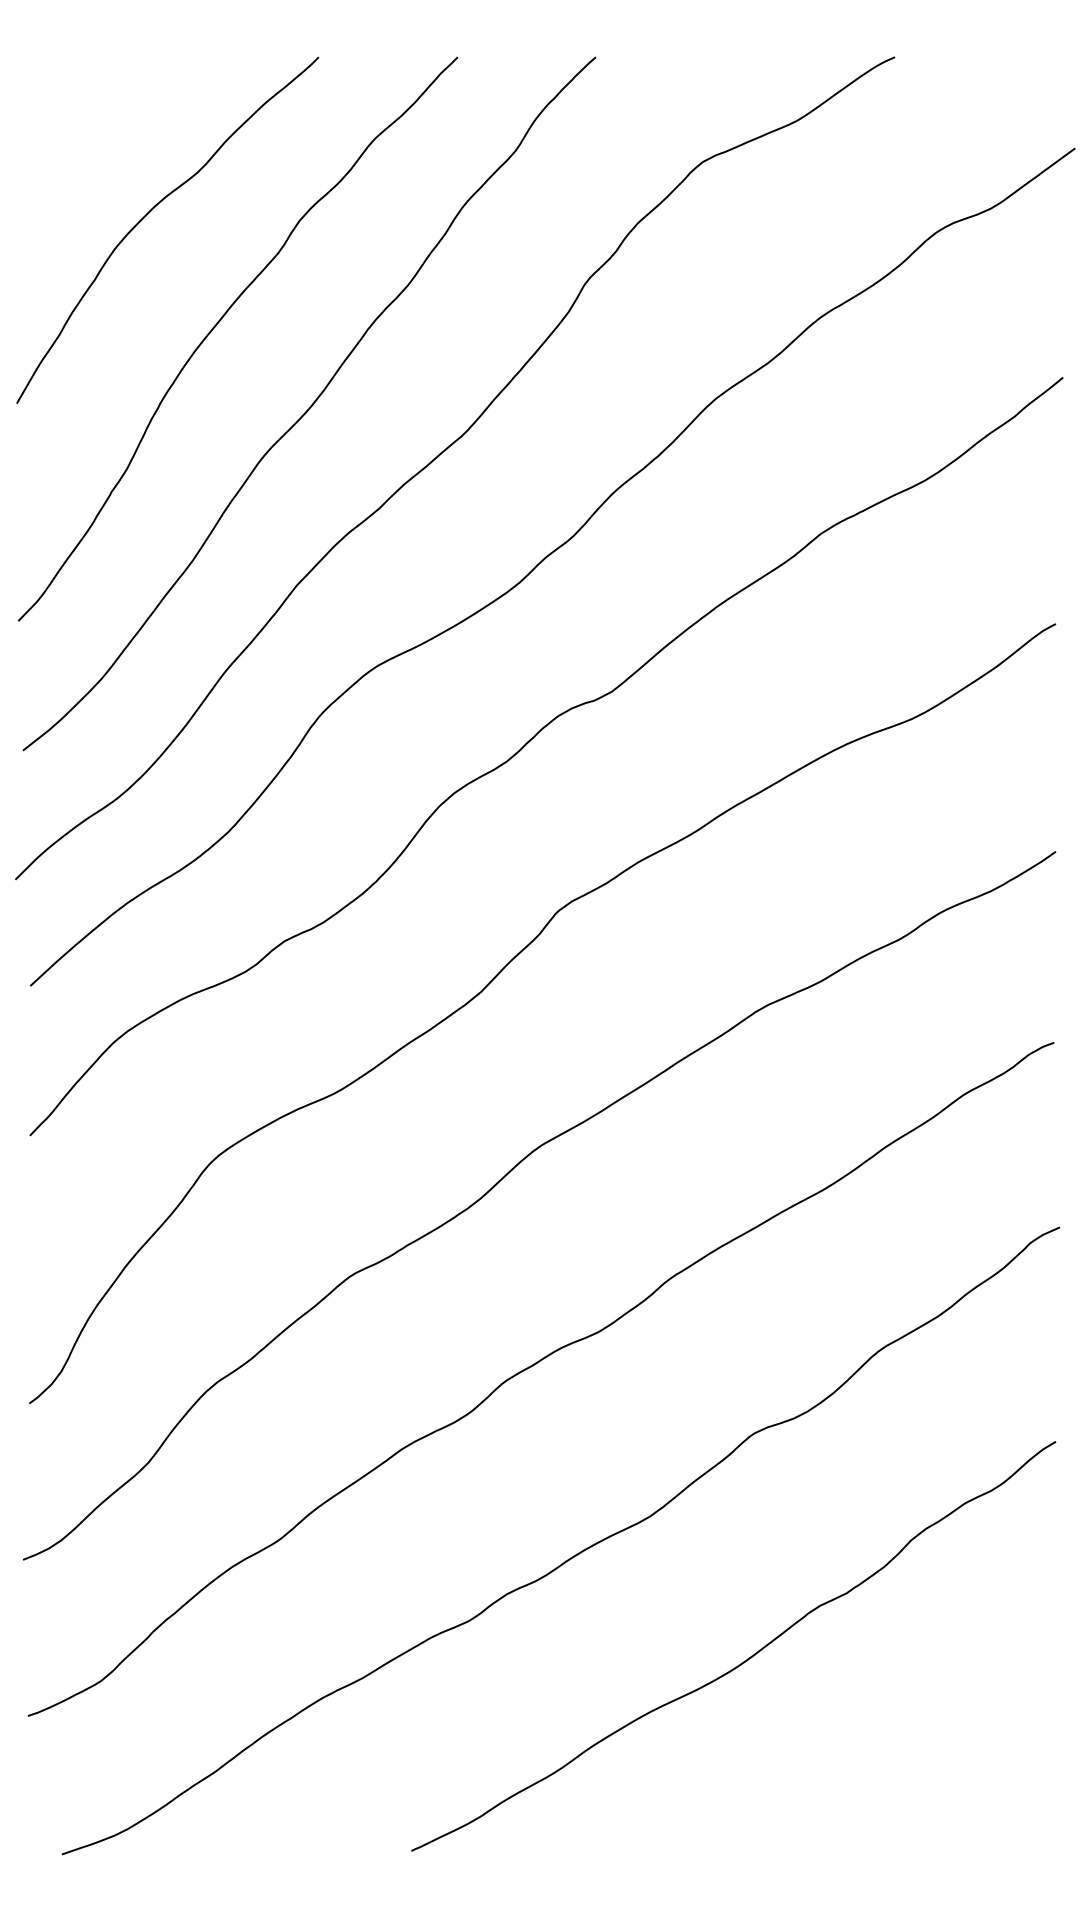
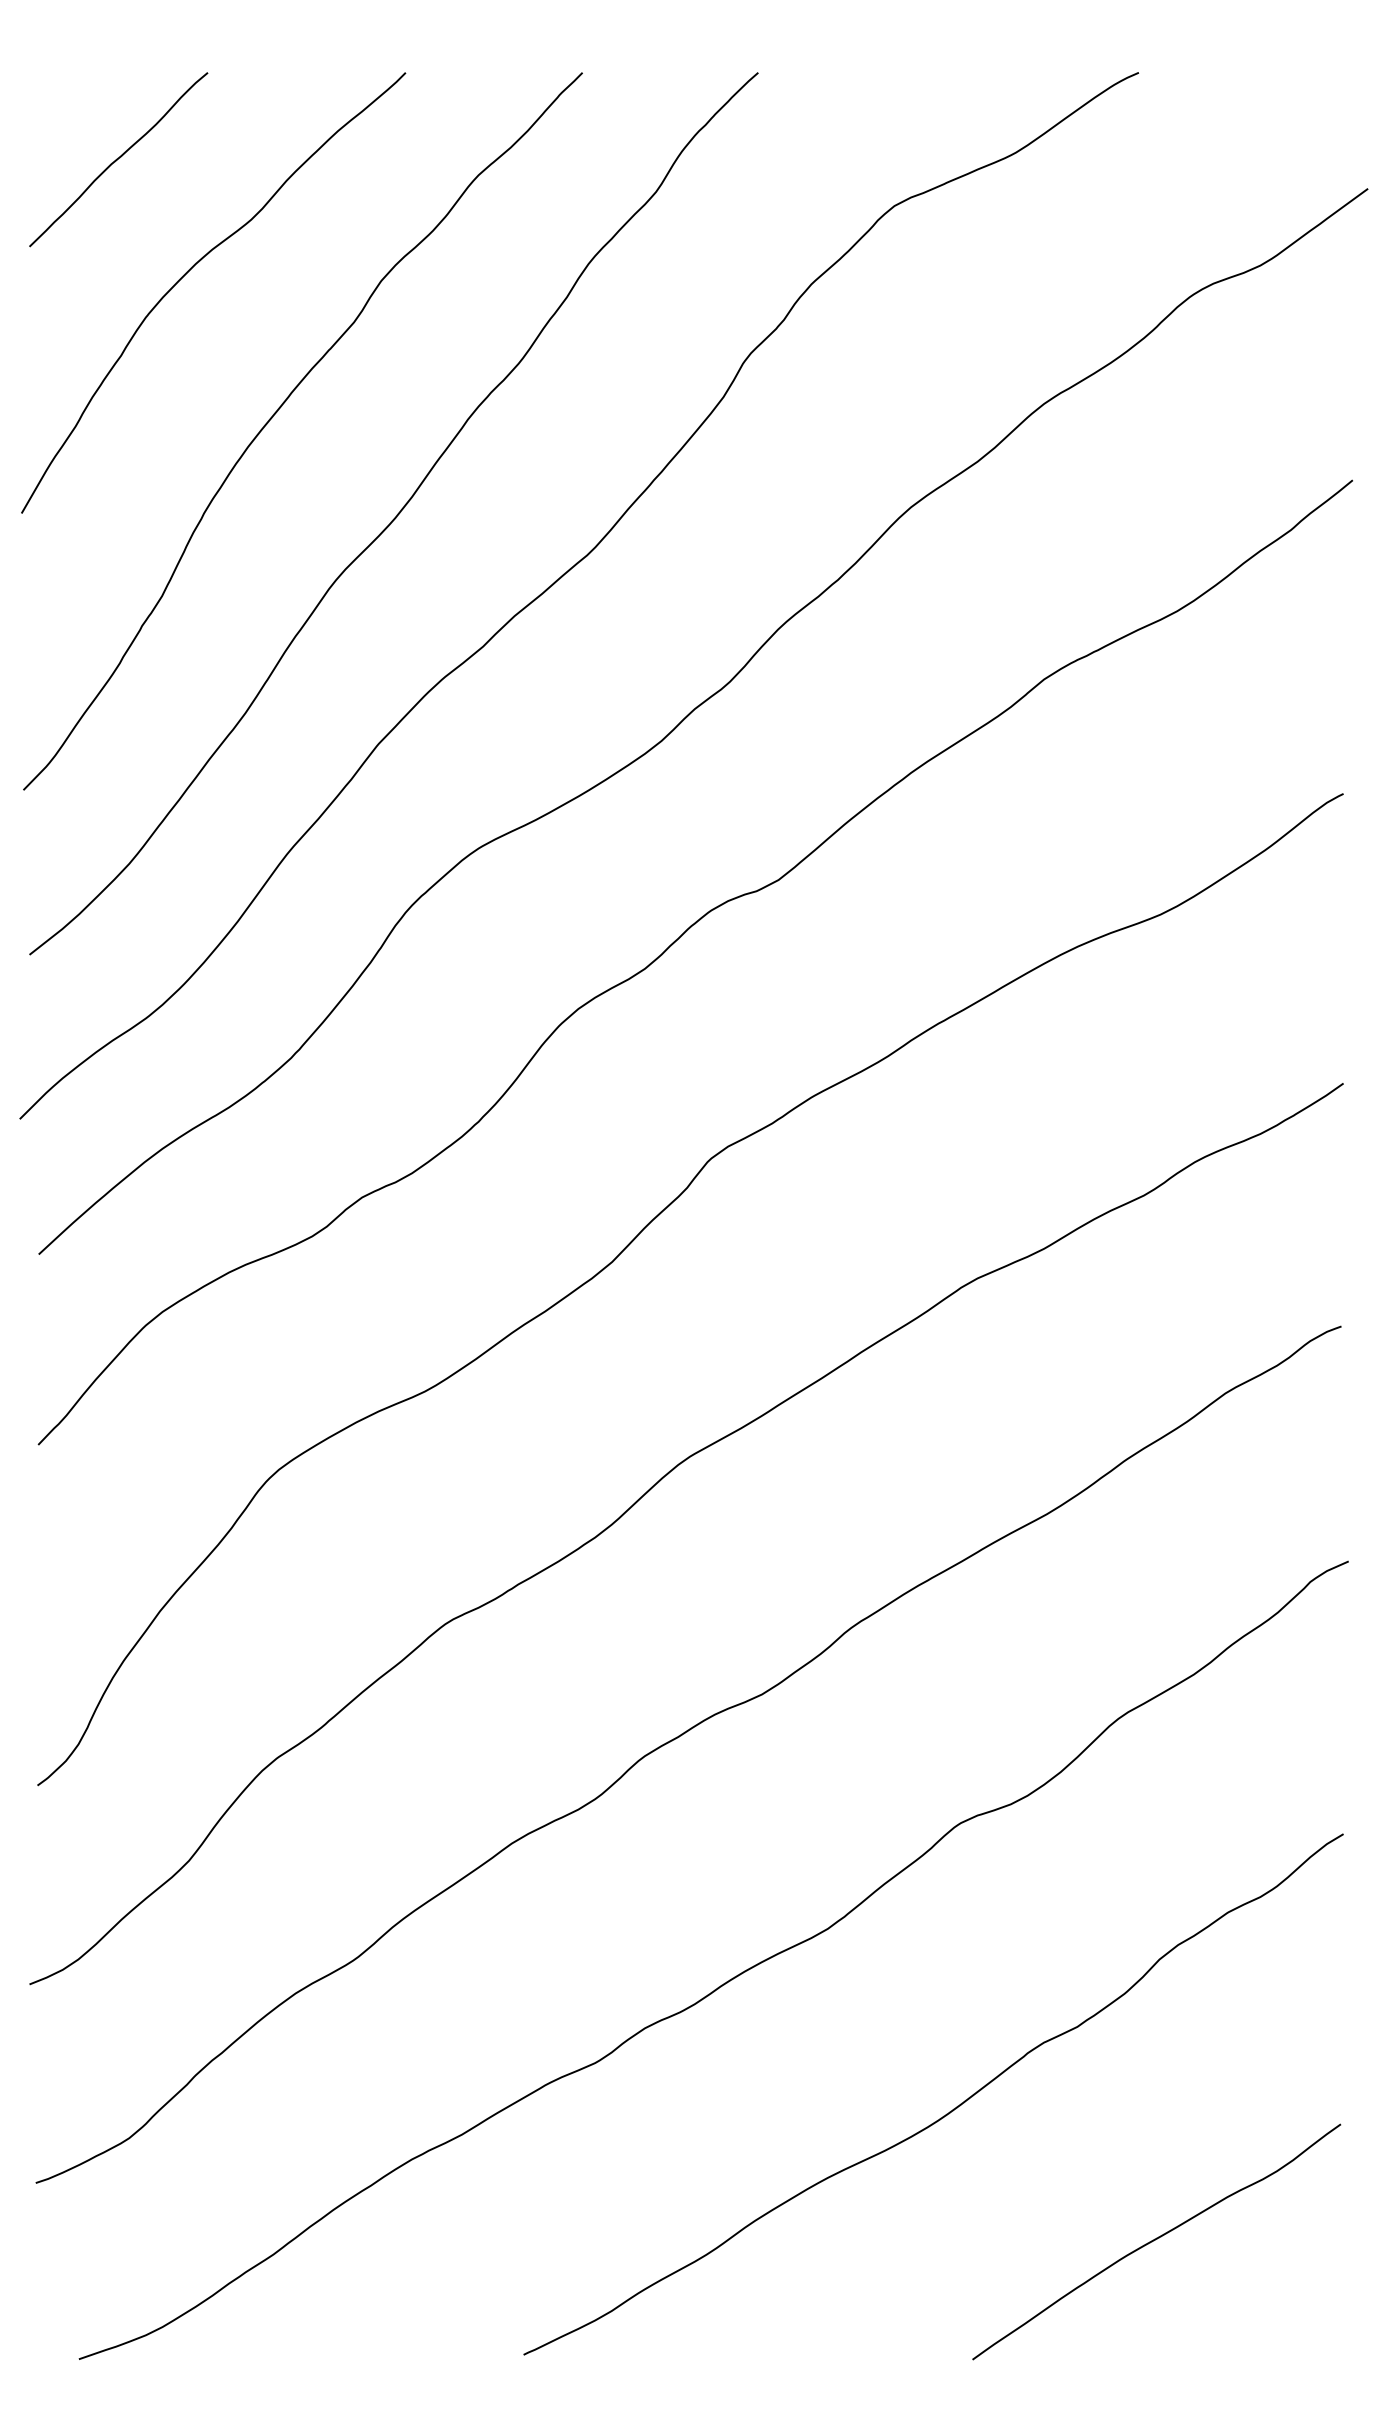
curve: (92, 125) -> (117, 159), added
curve: (908, 1761) -> (1155, 2240), added

